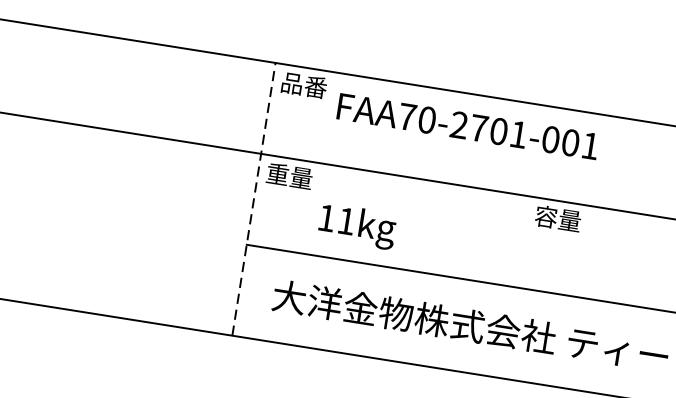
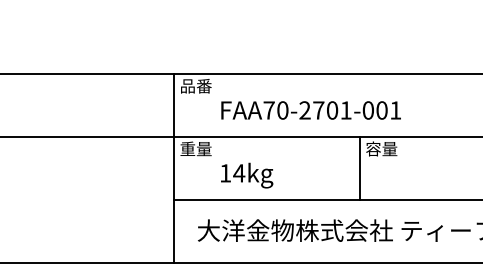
text: (467, 126) -> (310, 110), moved
line: (254, 198) -> (174, 167), dashed -> solid
text: (346, 221) -> (239, 173), 11kg -> 14kg
line: (523, 240) -> (360, 167), added

